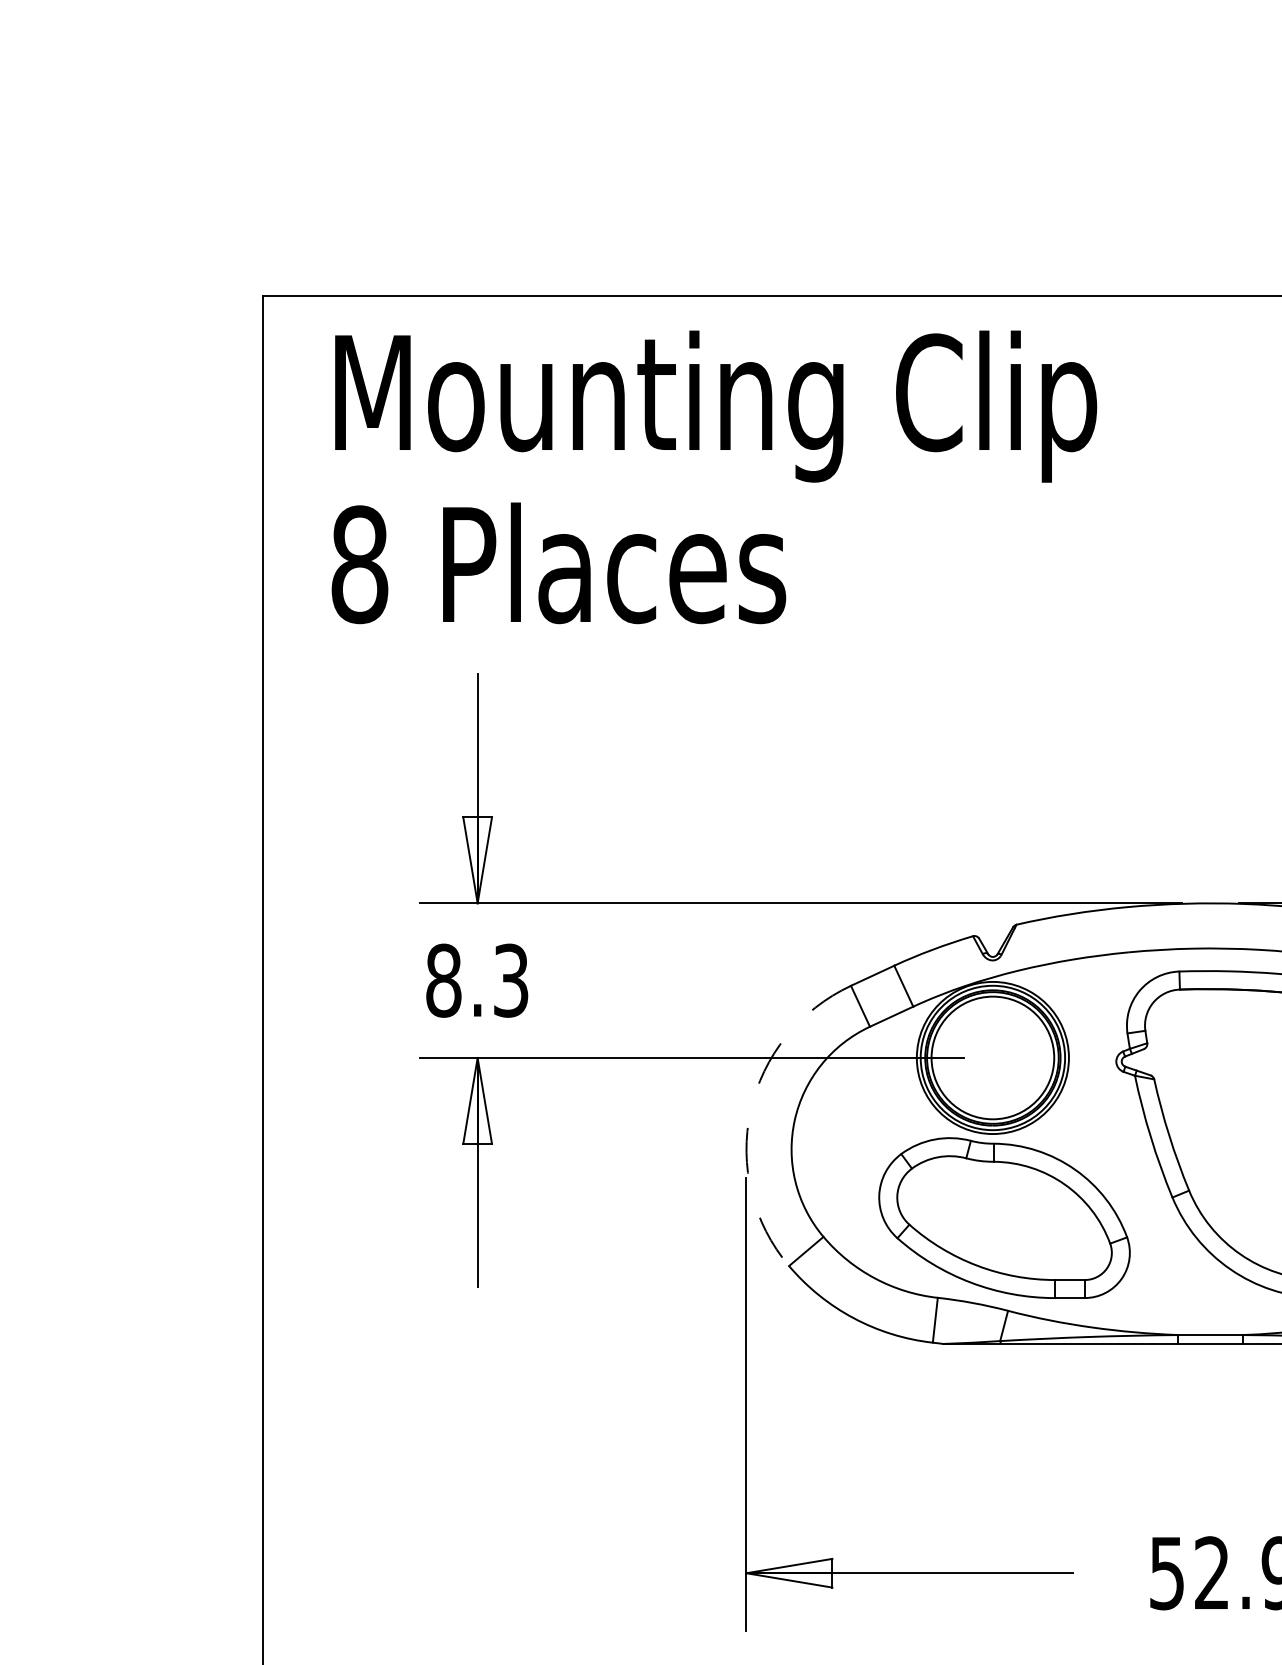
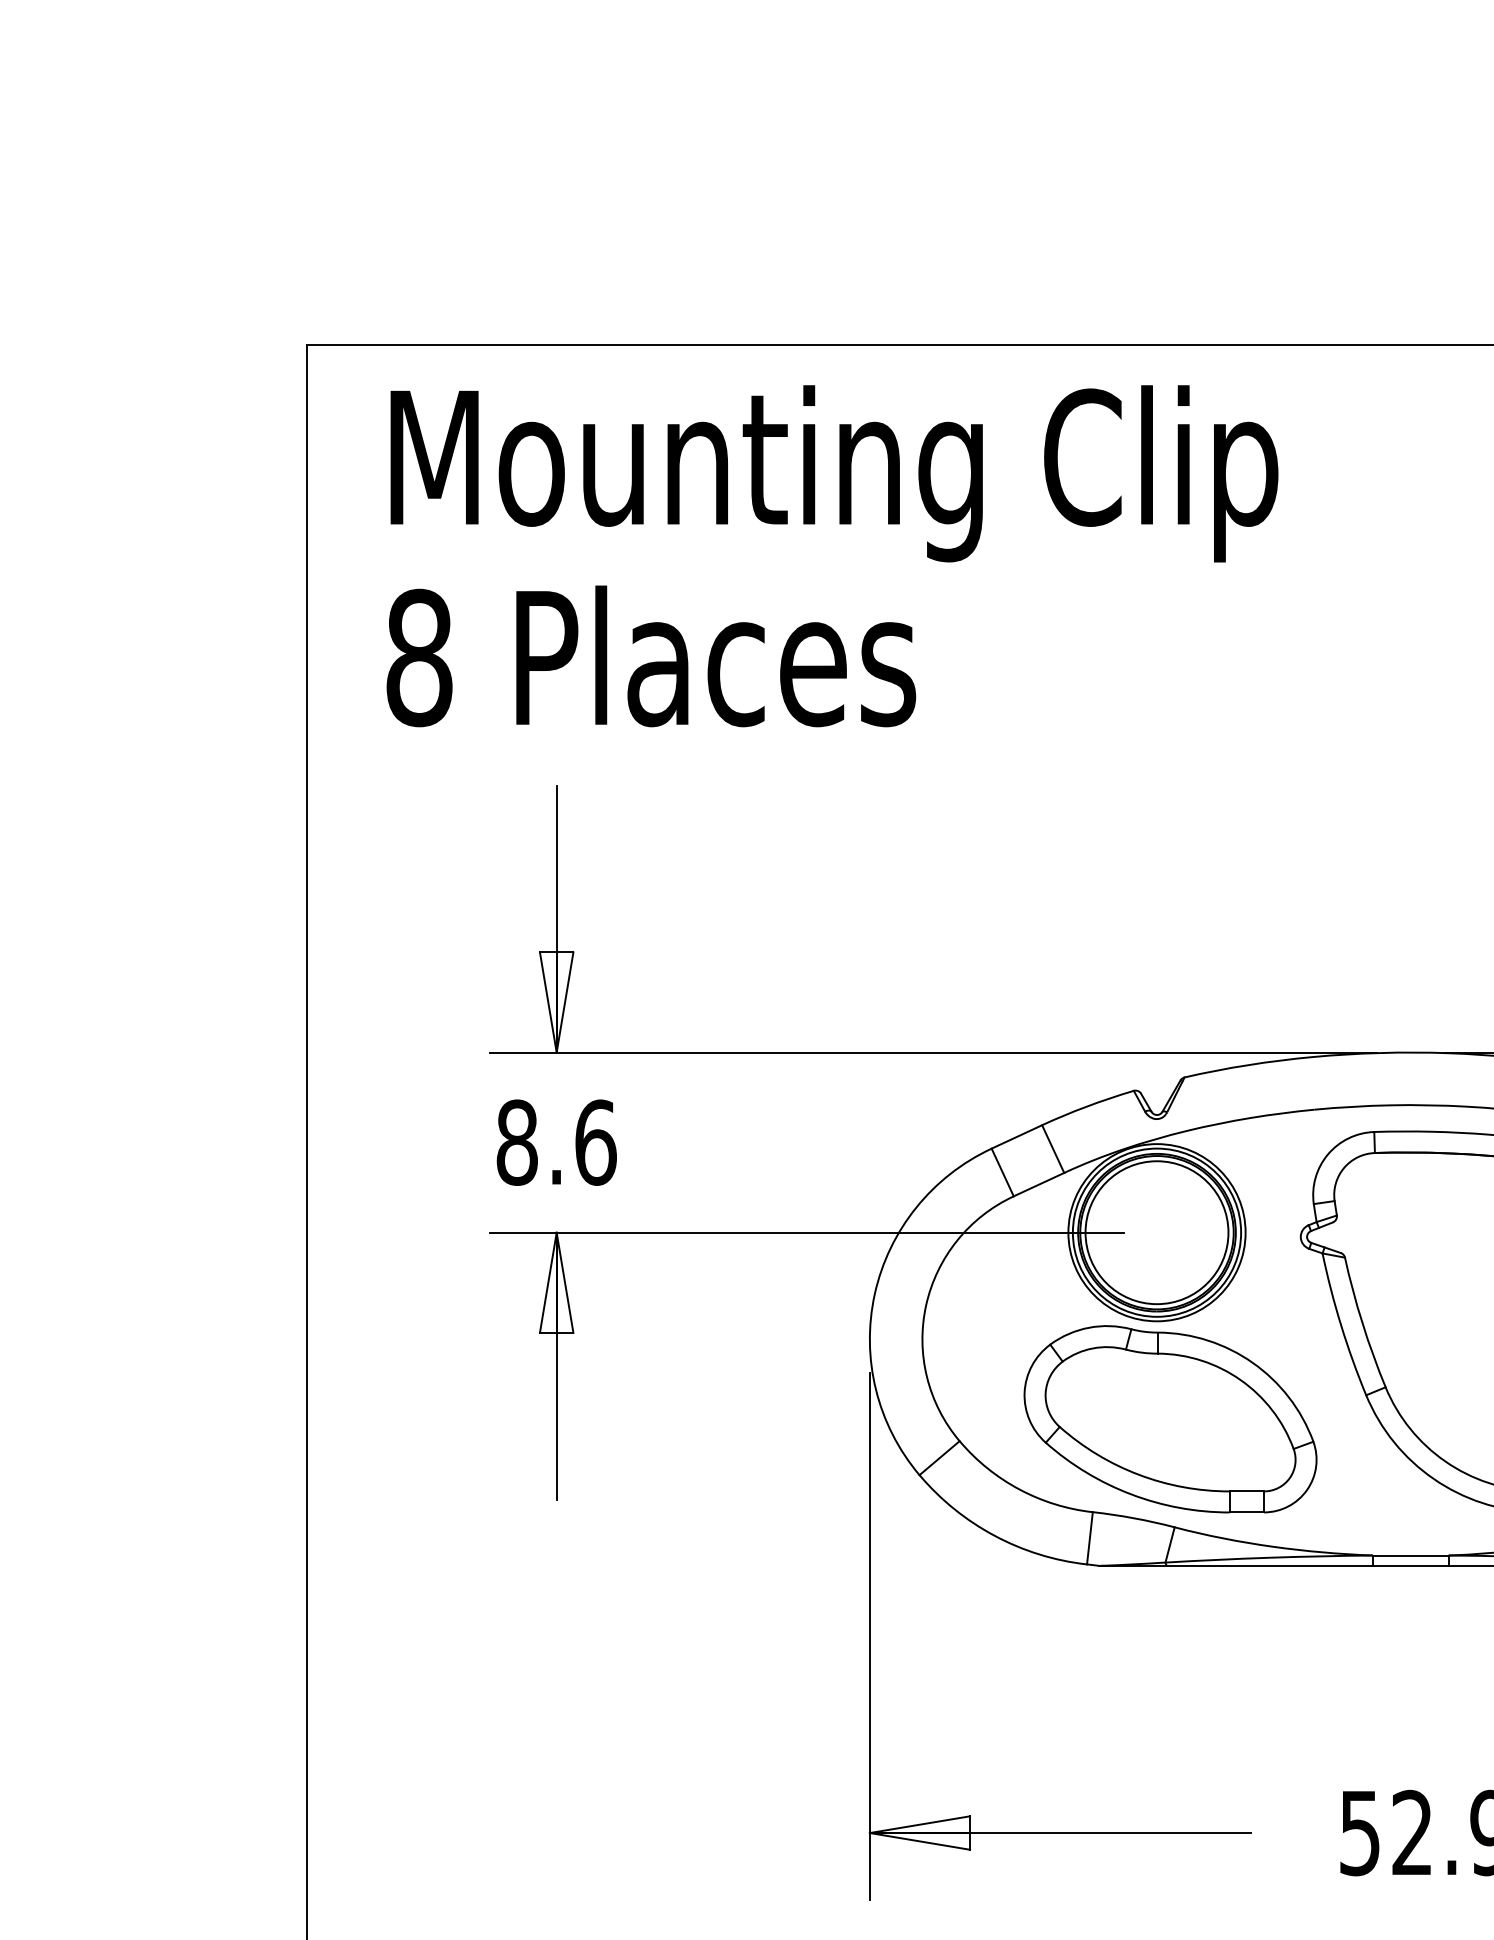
text: (511, 980) -> (596, 1142), 8.3 -> 8.6
arc: (750, 1110) -> (874, 1293), dashed -> solid

